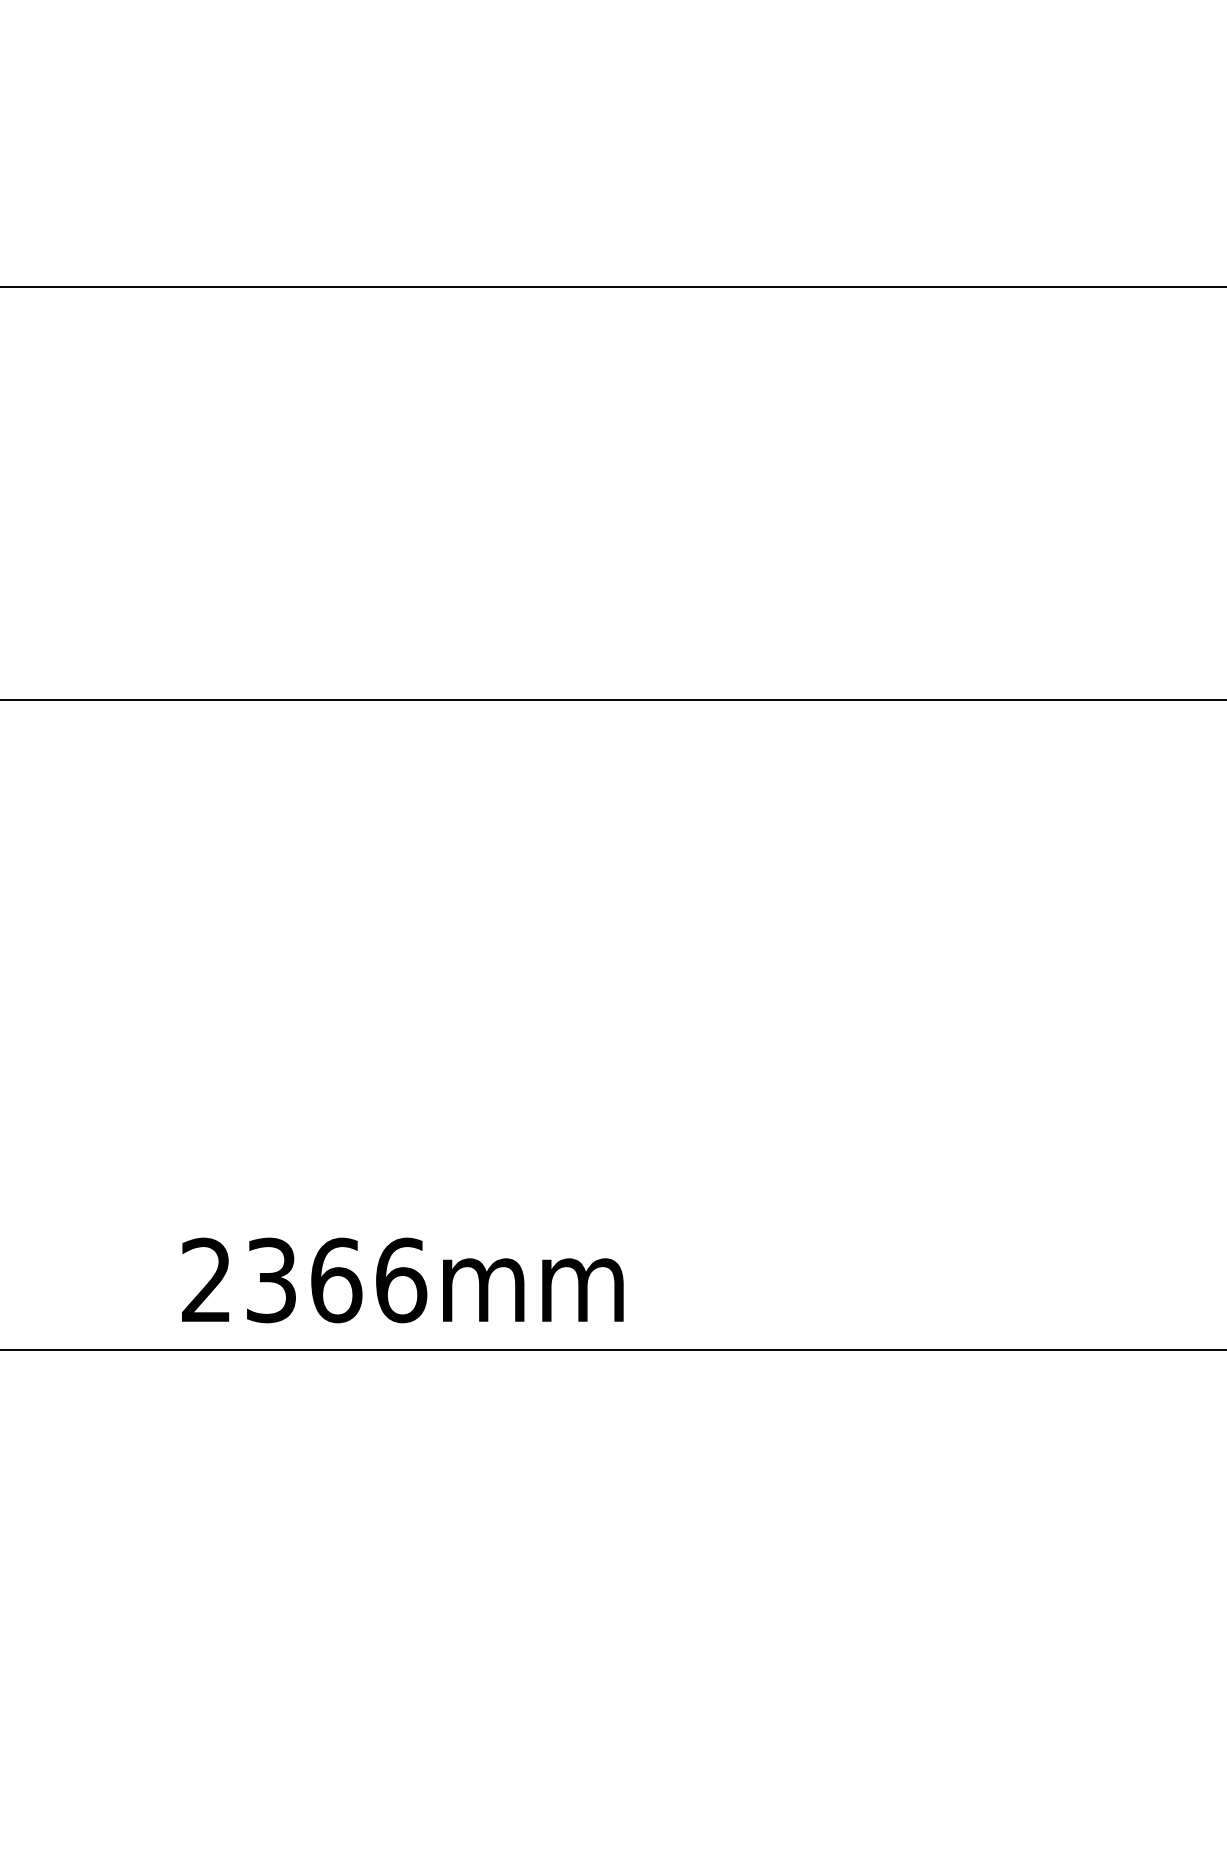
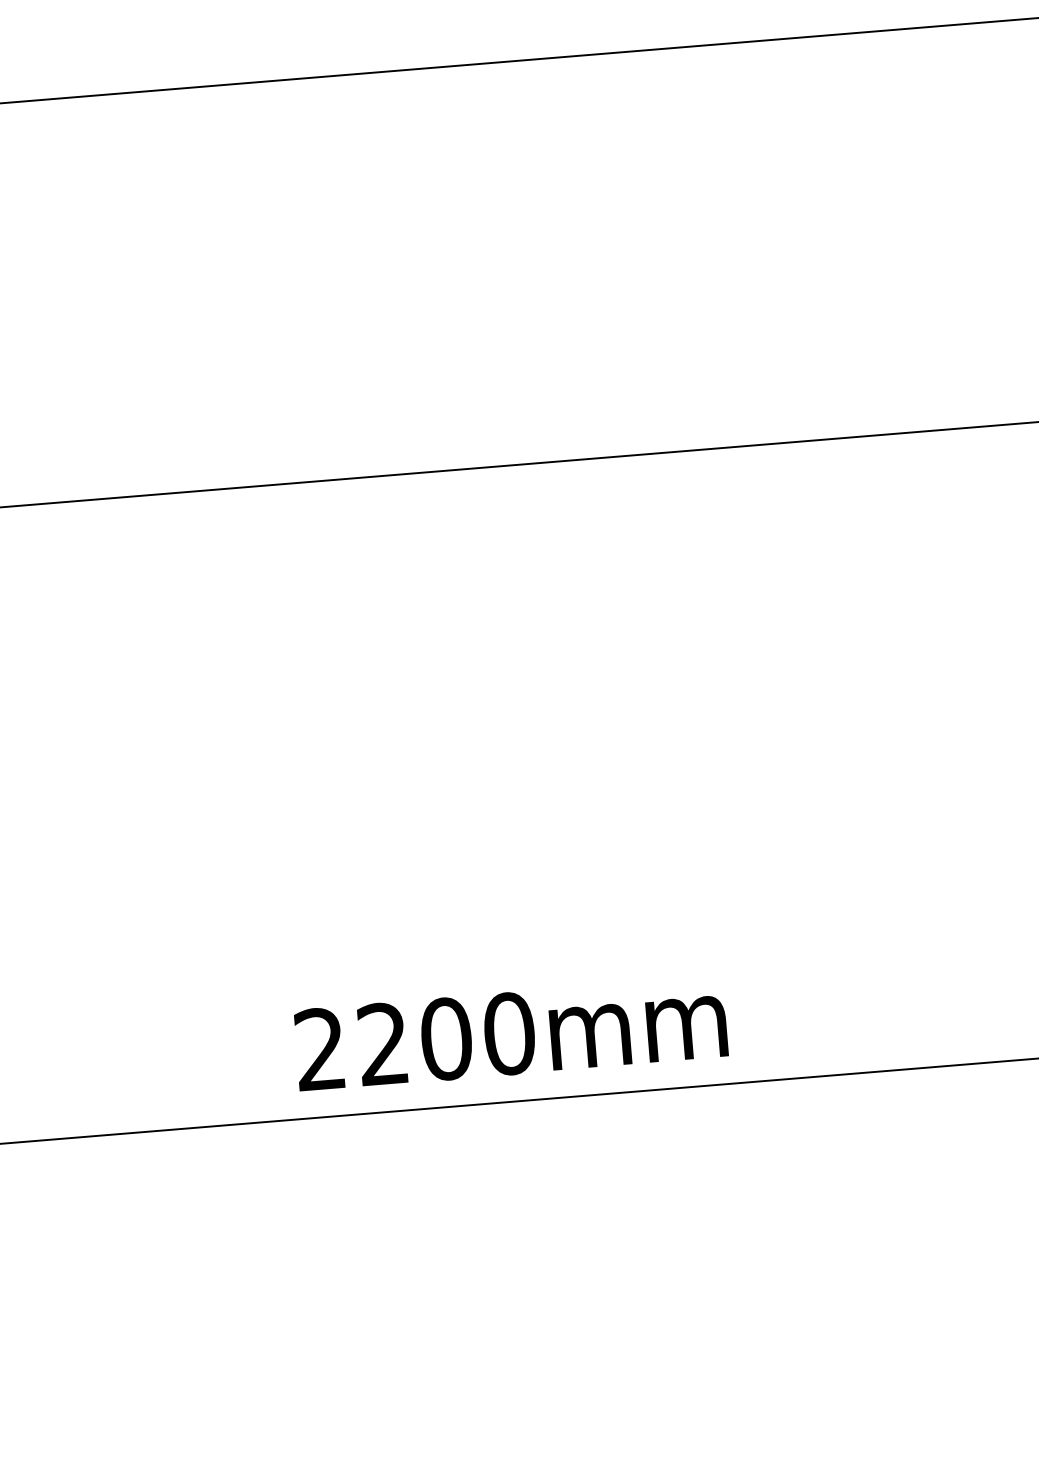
text: (336, 1280) -> (446, 1039), 2366mm -> 2200mm

